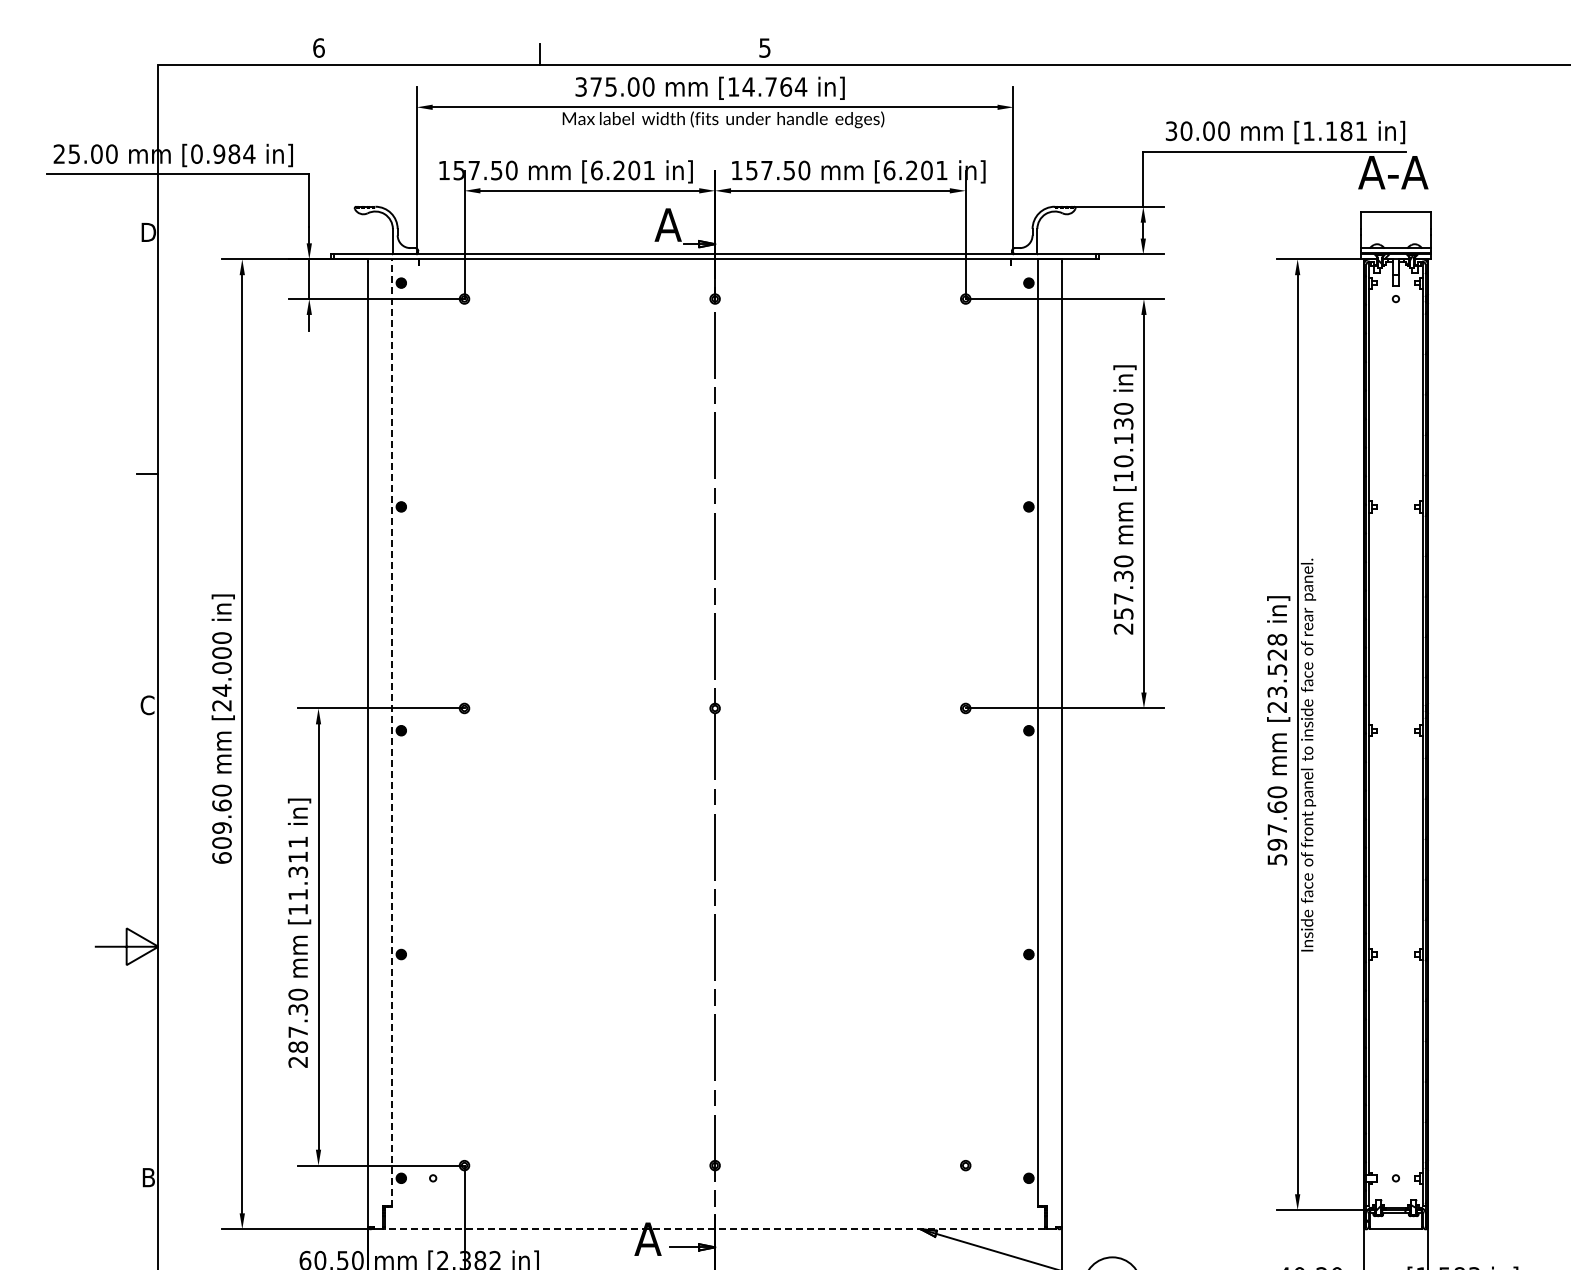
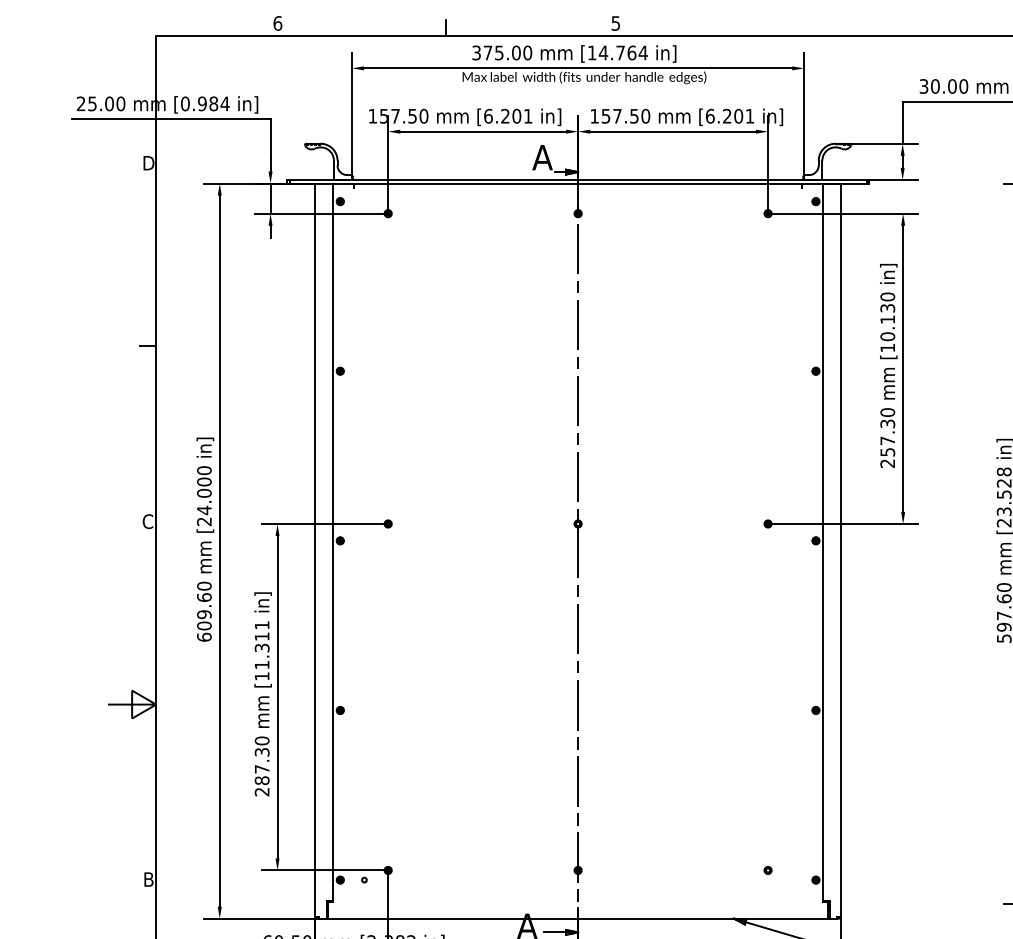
line: (391, 733) -> (332, 542), dashed -> solid
line: (715, 1229) -> (578, 918), dashed -> solid

